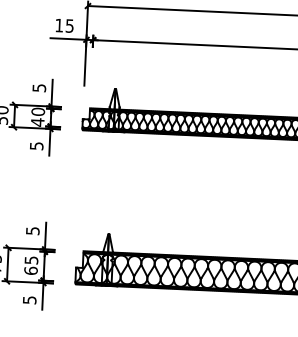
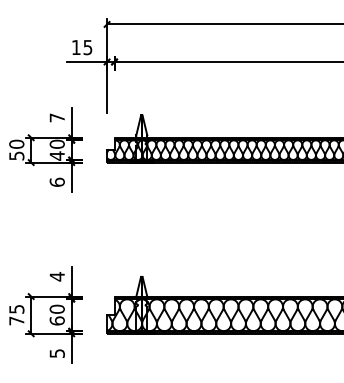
text: (39, 87) -> (57, 117), 5 -> 7
text: (36, 145) -> (56, 181), 5 -> 6
text: (32, 230) -> (56, 276), 5 -> 4
text: (30, 259) -> (56, 308), 65 -> 60

